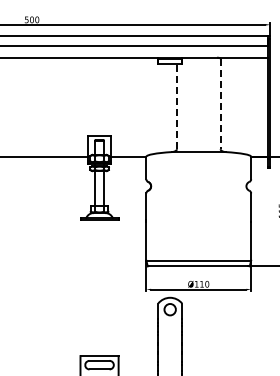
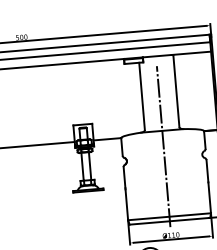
line: (220, 104) -> (176, 91), dashed -> solid
line: (176, 106) -> (141, 96), dashed -> solid
line: (198, 171) -> (163, 146), added

